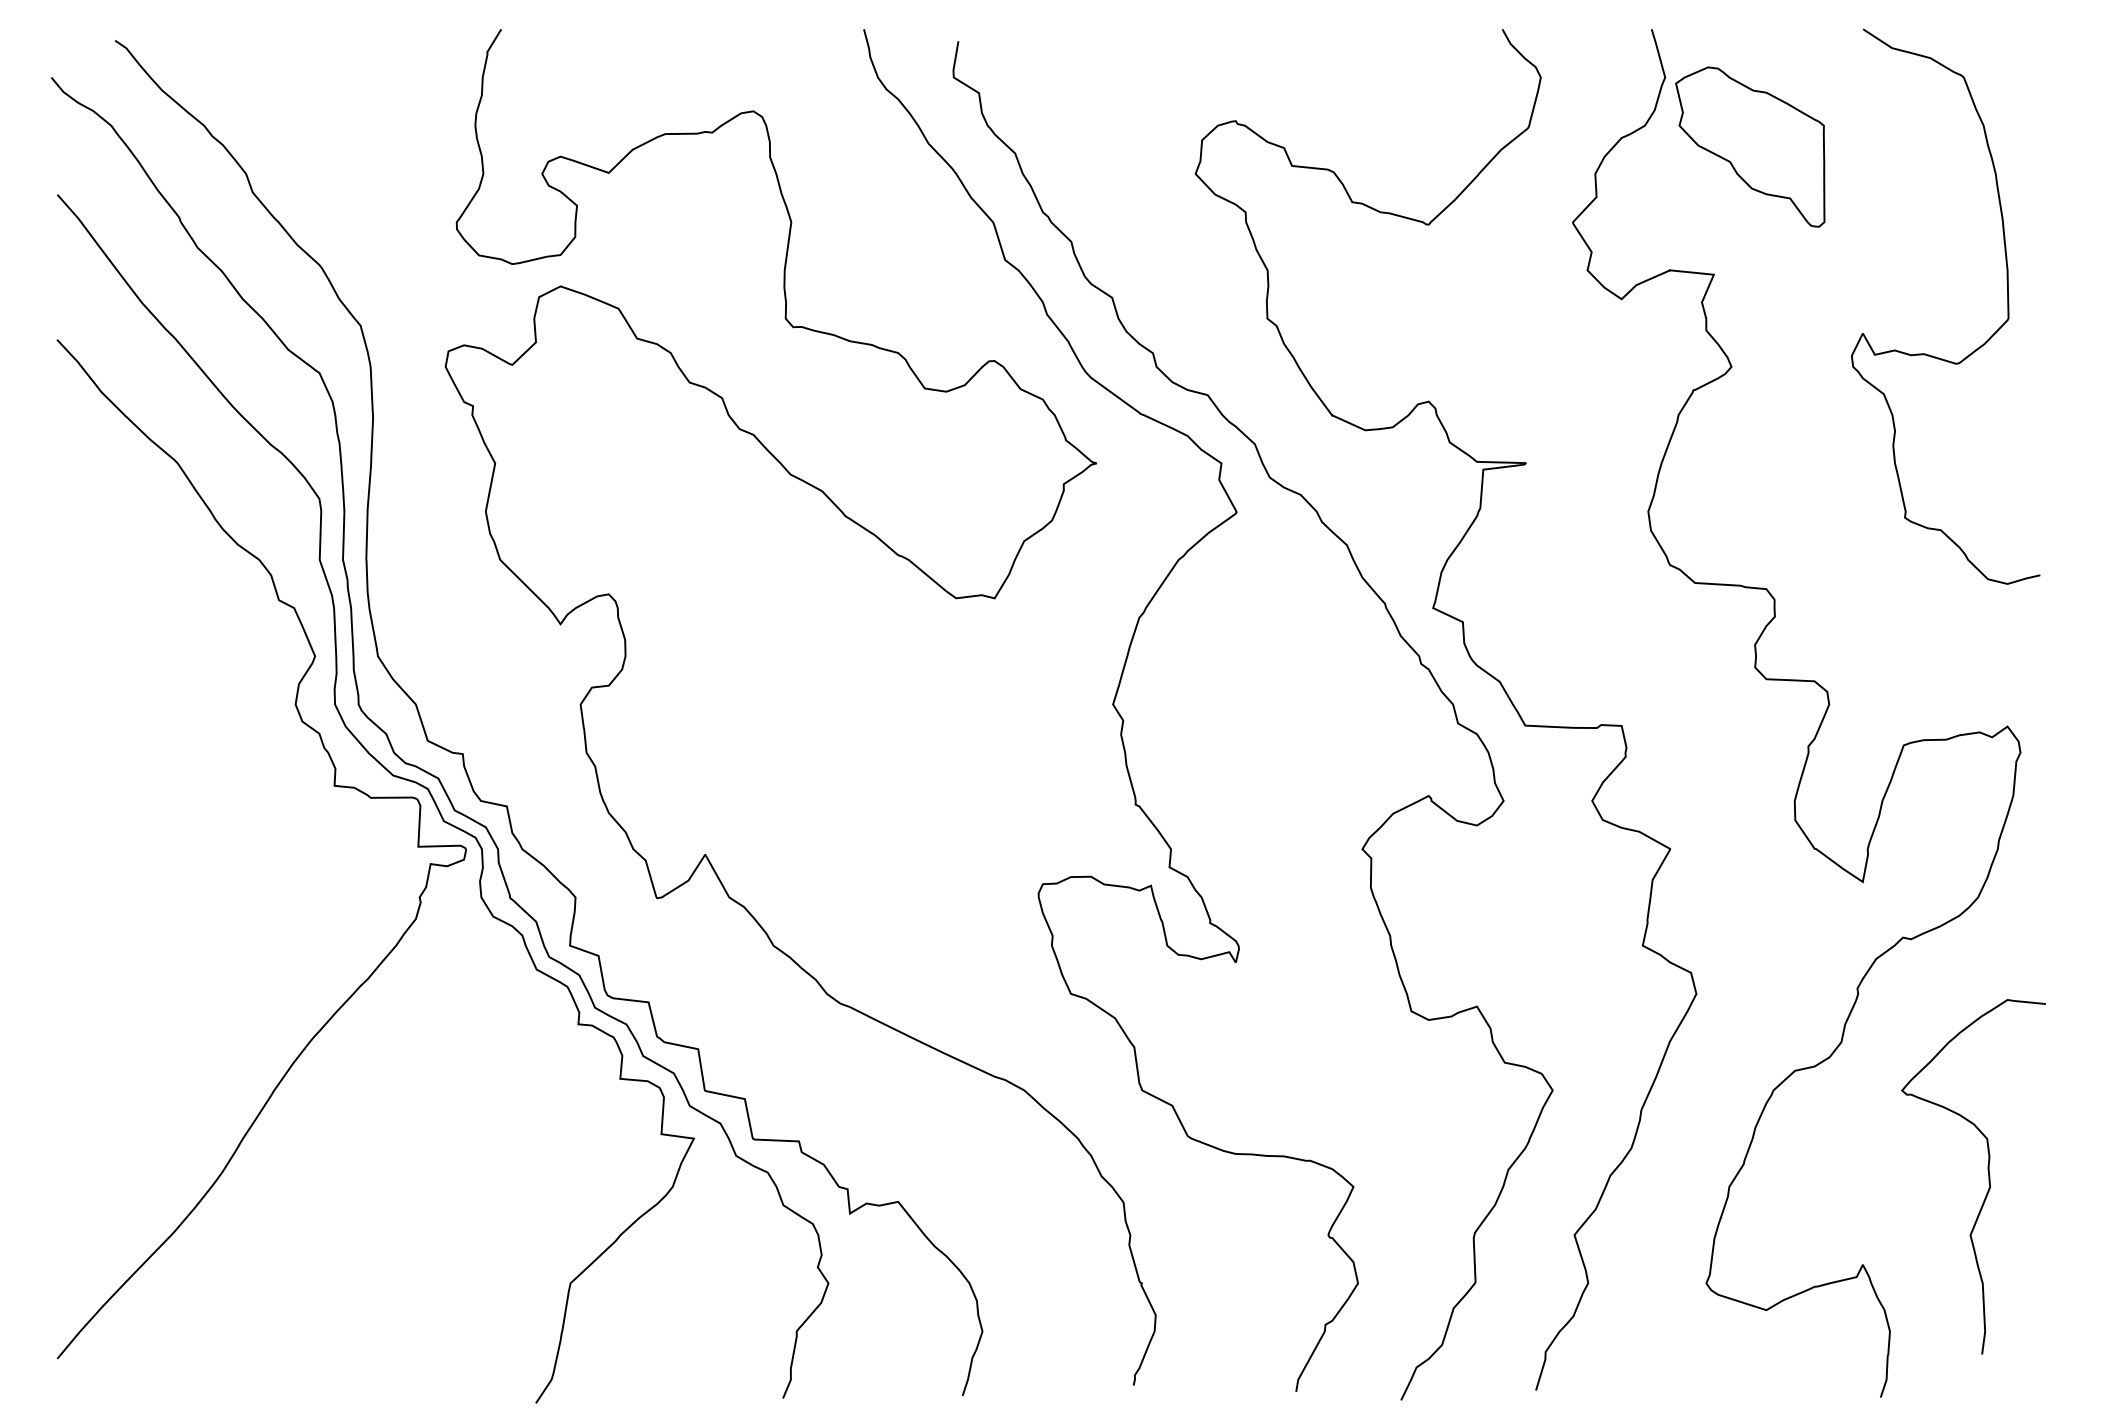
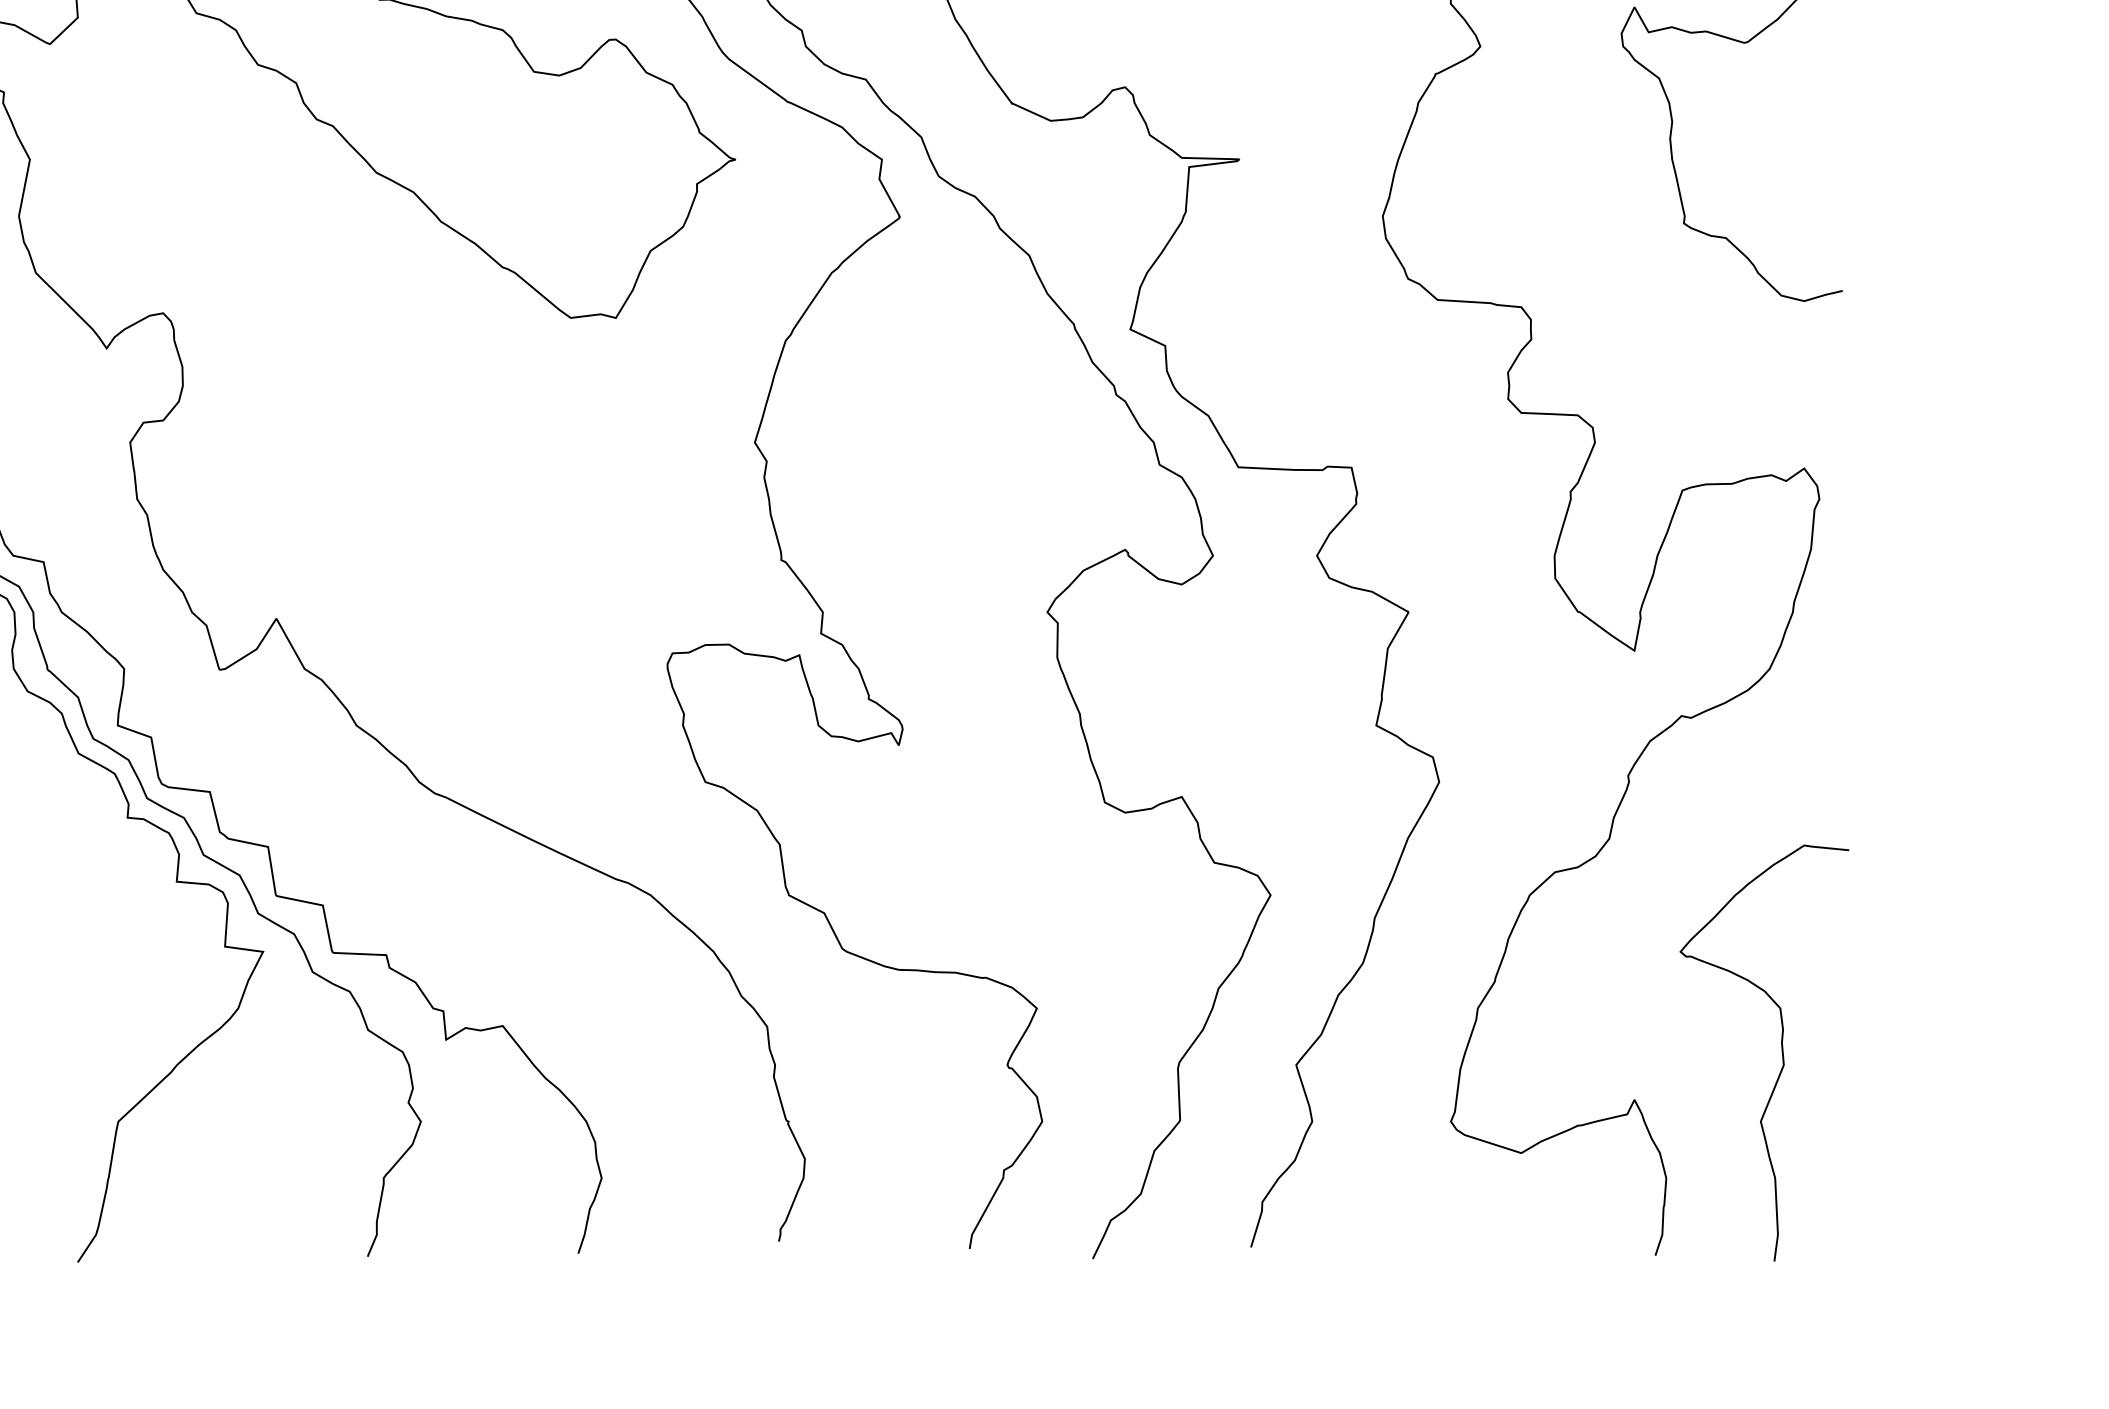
curve: (1987, 1171) -> (1780, 1046), moved

